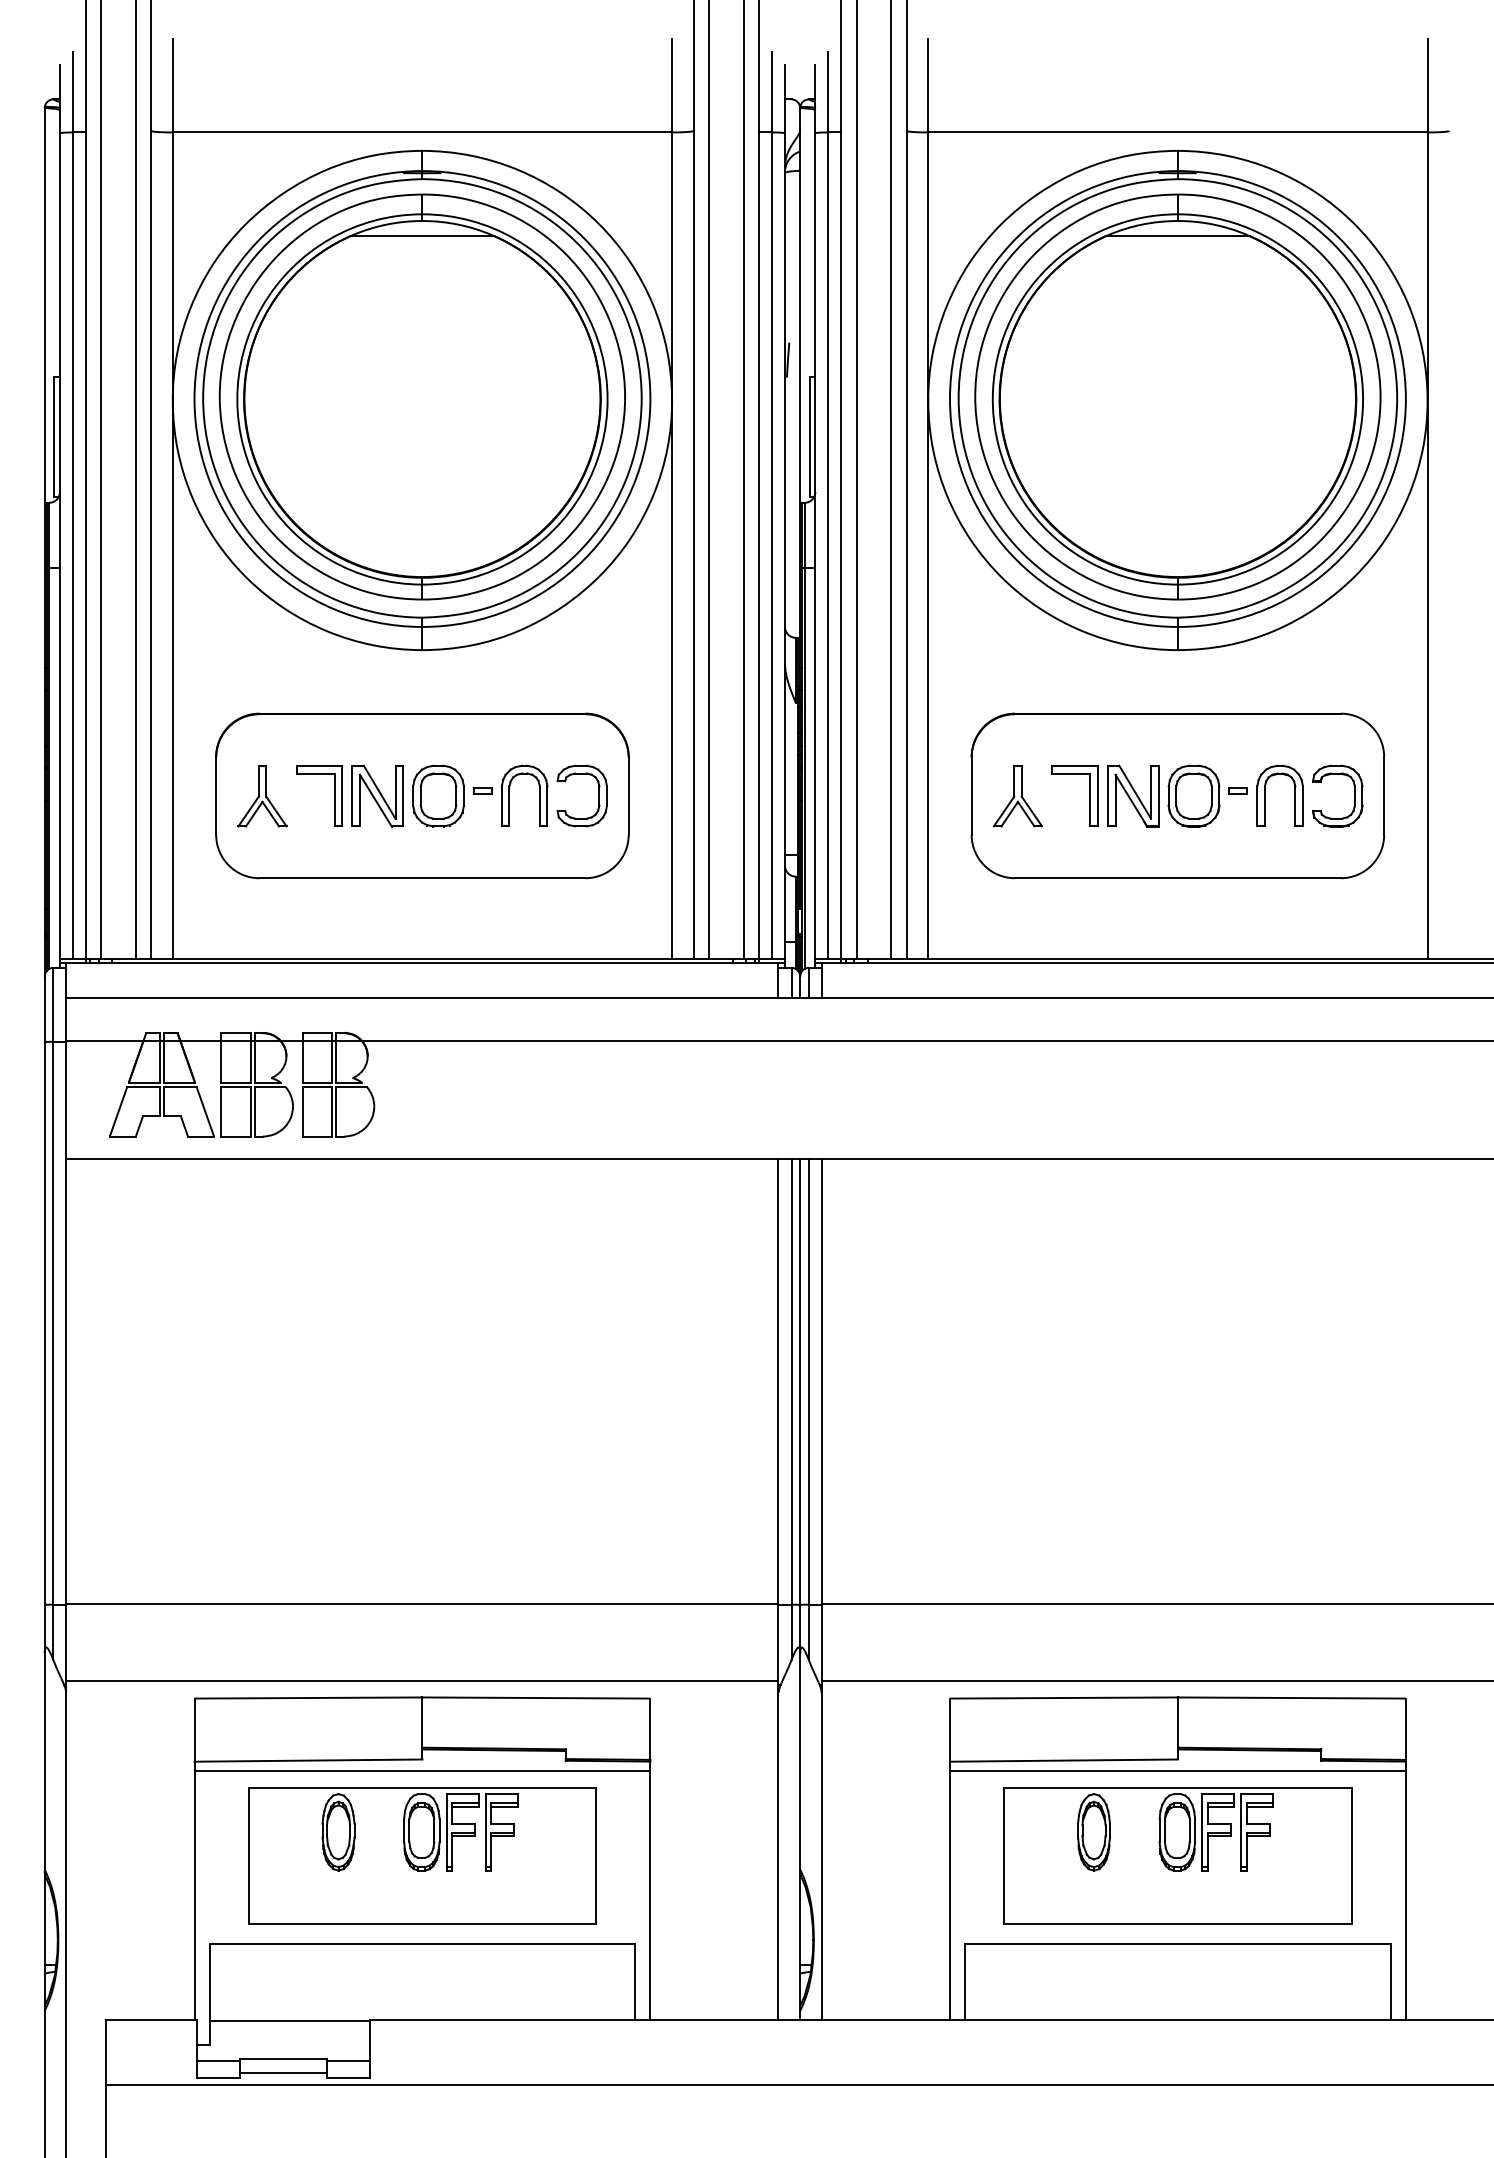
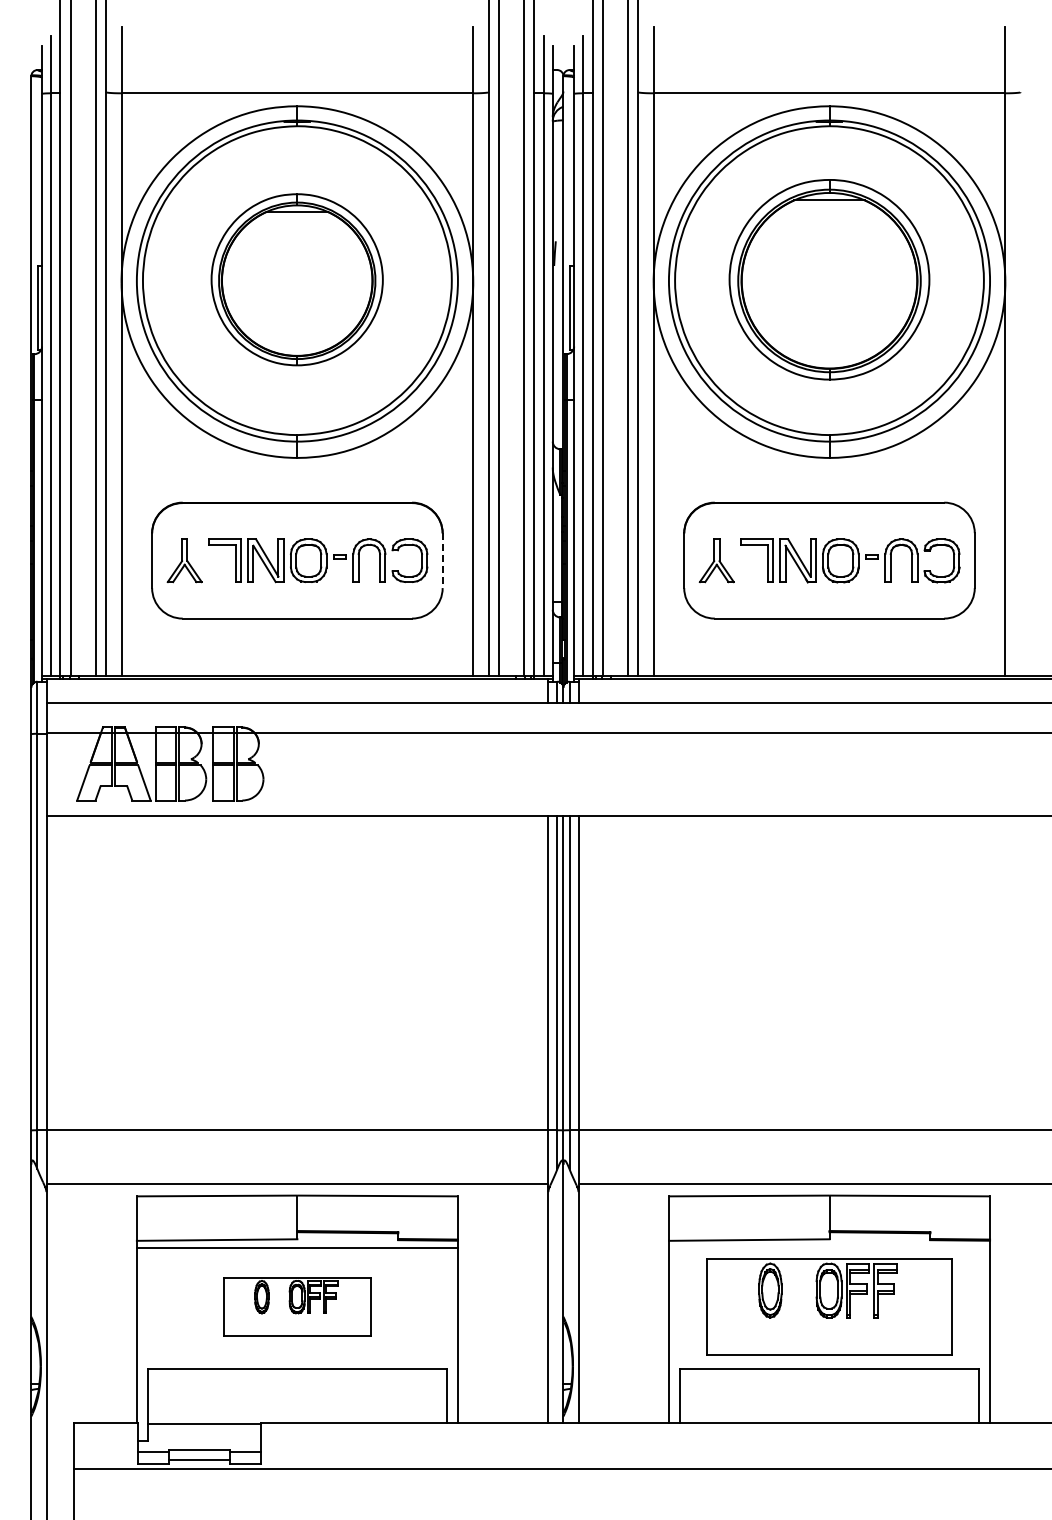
part: (421, 396) -> (296, 279), size x0.6
part: (1177, 396) -> (829, 279), size x0.7
line: (628, 797) -> (442, 561), solid -> dashed
line: (1177, 1771) -> (829, 1247), removed
part: (422, 1854) -> (297, 1306), size x0.6

